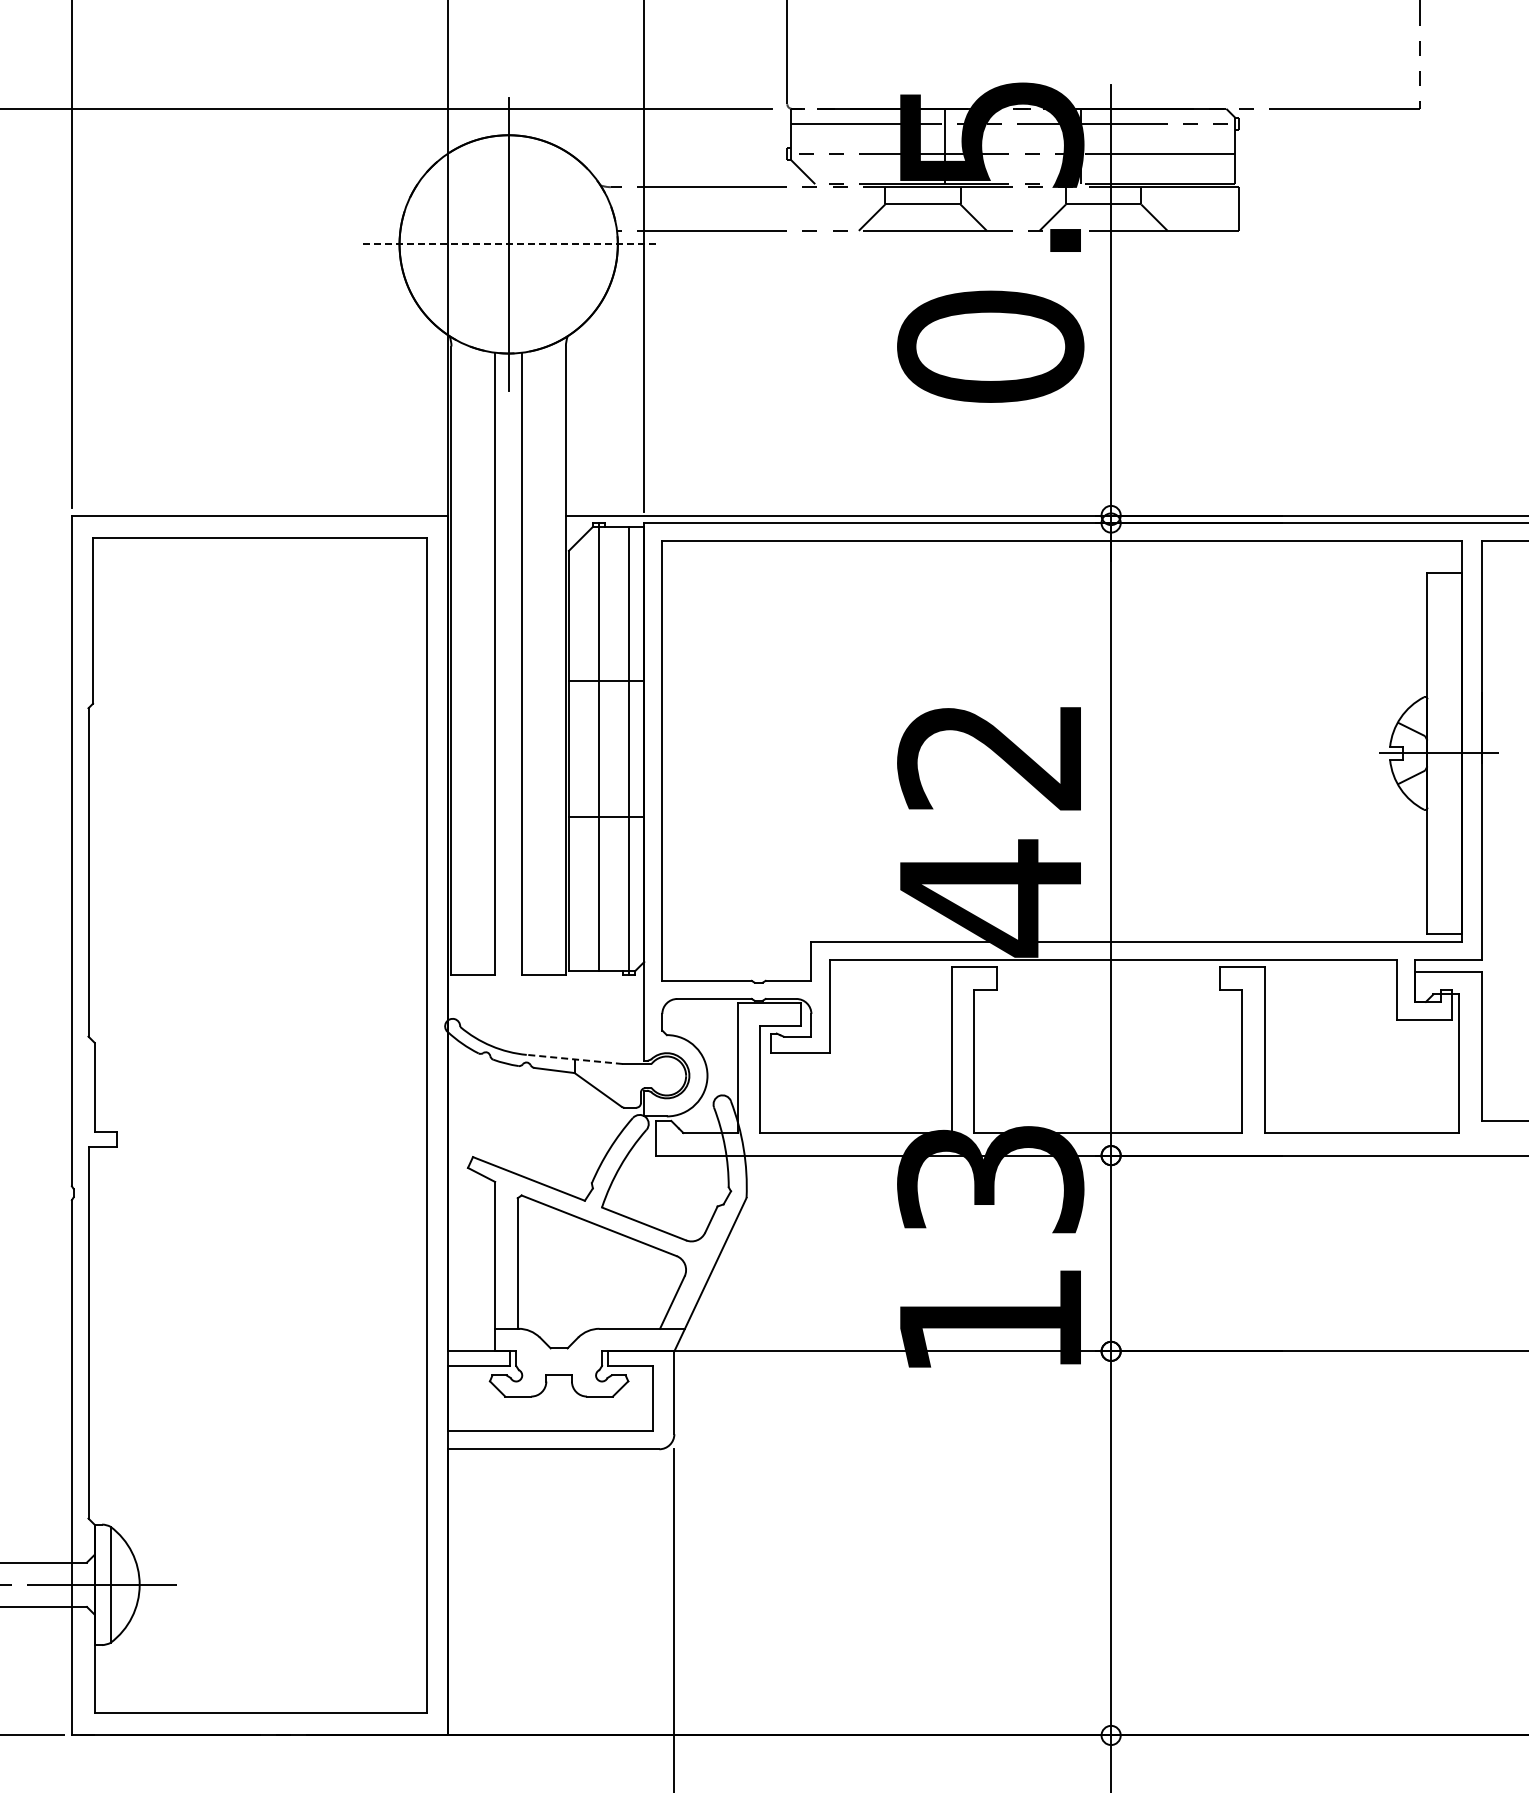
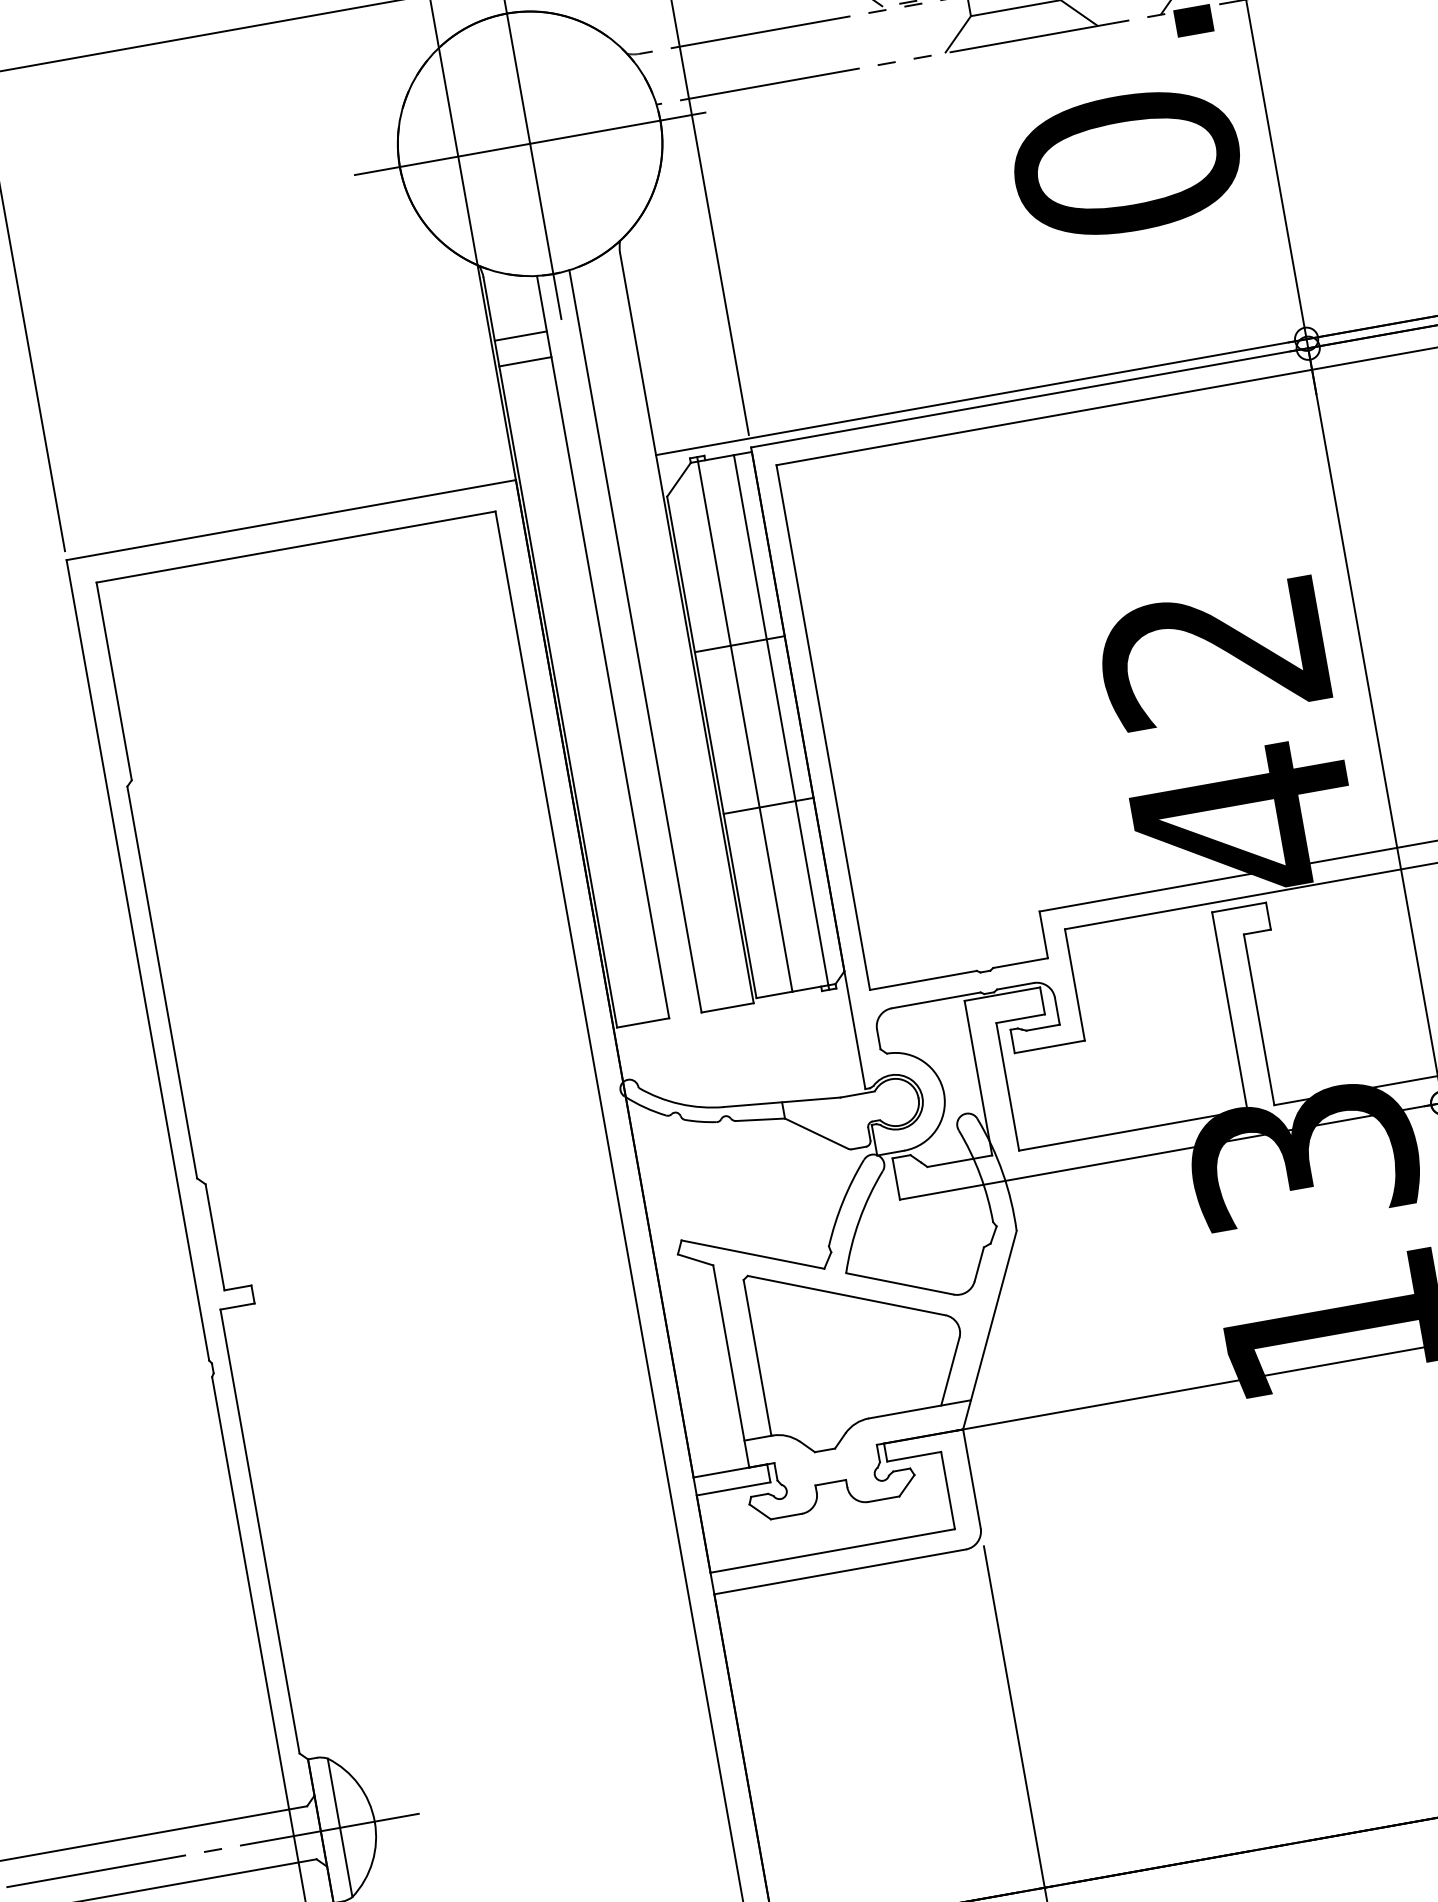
line: (508, 244) -> (529, 143), dashed -> solid
line: (473, 399) -> (521, 336), added
line: (473, 420) -> (525, 361), added
line: (574, 1059) -> (781, 1102), dashed -> solid

